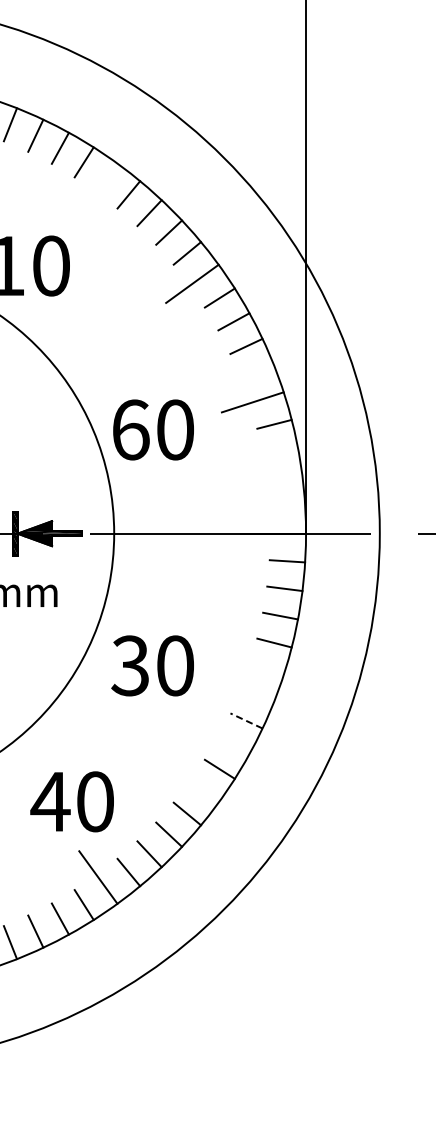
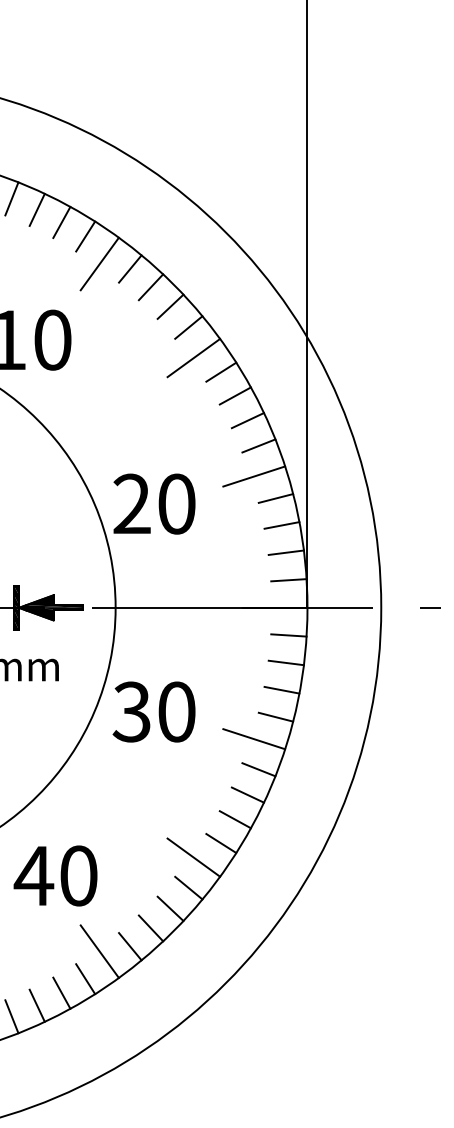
line: (98, 189) -> (99, 263), added
line: (257, 371) -> (258, 445), added
text: (131, 429) -> (132, 503), 60 -> 20
line: (280, 451) -> (281, 525), added
line: (284, 478) -> (285, 552), added
line: (287, 506) -> (288, 580), added
text: (152, 665) -> (153, 711), moved
line: (253, 665) -> (254, 739), added
line: (257, 695) -> (258, 769), added
line: (246, 721) -> (247, 795), dashed -> solid
line: (233, 745) -> (234, 819), added
line: (192, 783) -> (193, 857), added
text: (72, 801) -> (55, 875), moved

